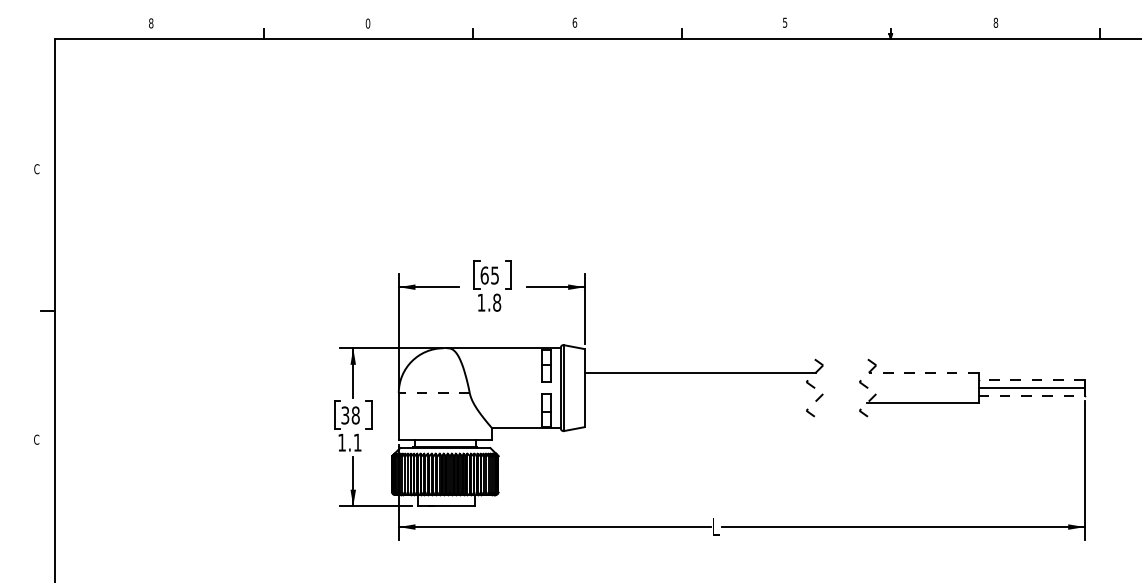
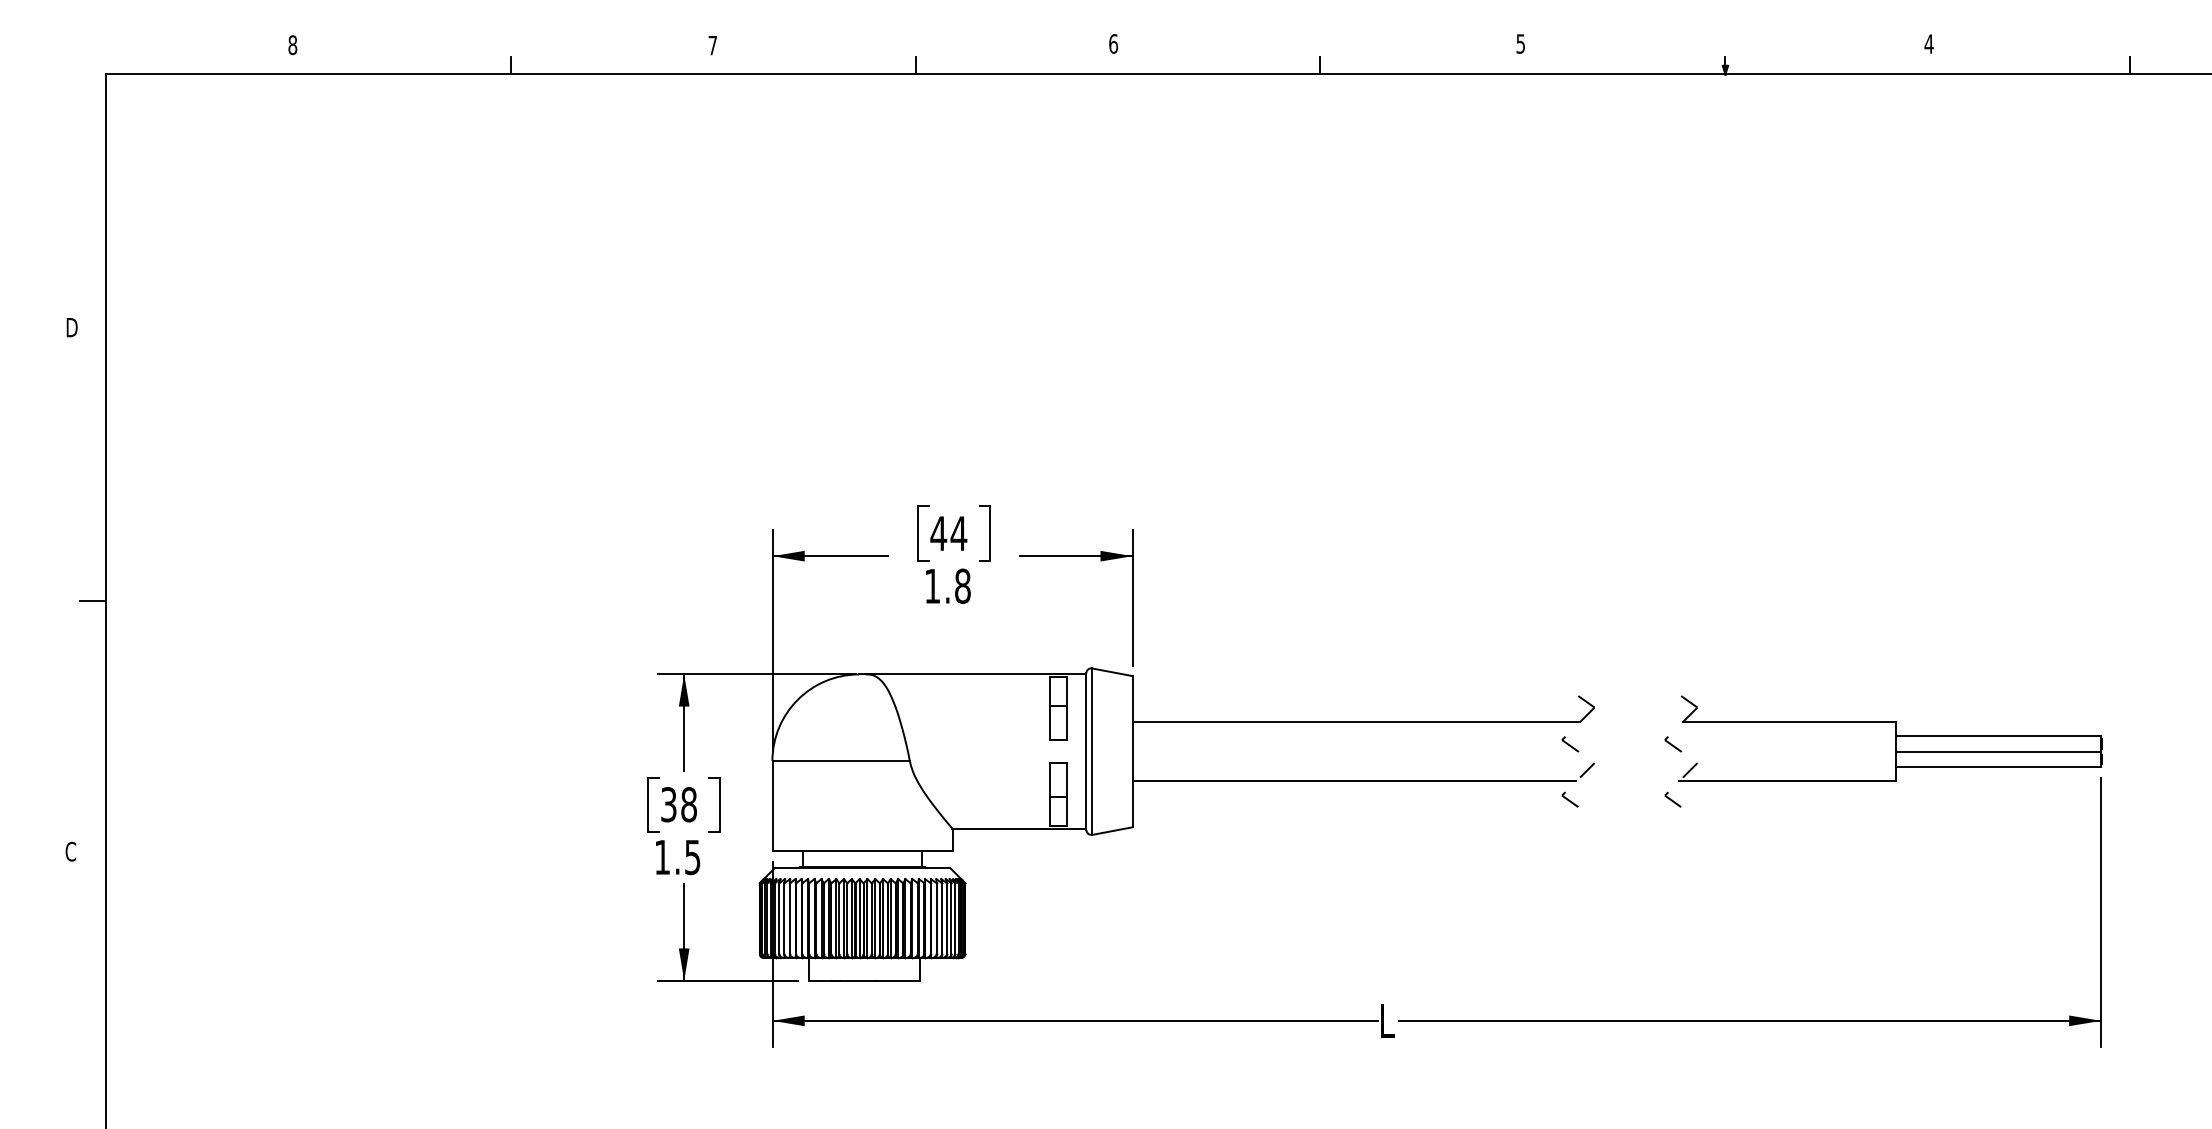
text: (995, 22) -> (1928, 43), 8 -> 4
text: (367, 23) -> (711, 45), 0 -> 7
text: (37, 169) -> (72, 328), C -> D
text: (489, 275) -> (948, 533), 65 -> 44
line: (923, 372) -> (1788, 721), dashed -> solid
line: (1031, 380) -> (1998, 736), dashed -> solid
line: (433, 392) -> (839, 760), dashed -> solid
line: (1032, 396) -> (2000, 767), dashed -> solid
line: (698, 403) -> (1352, 781), added
text: (357, 442) -> (692, 857), 1.1 -> 1.5

